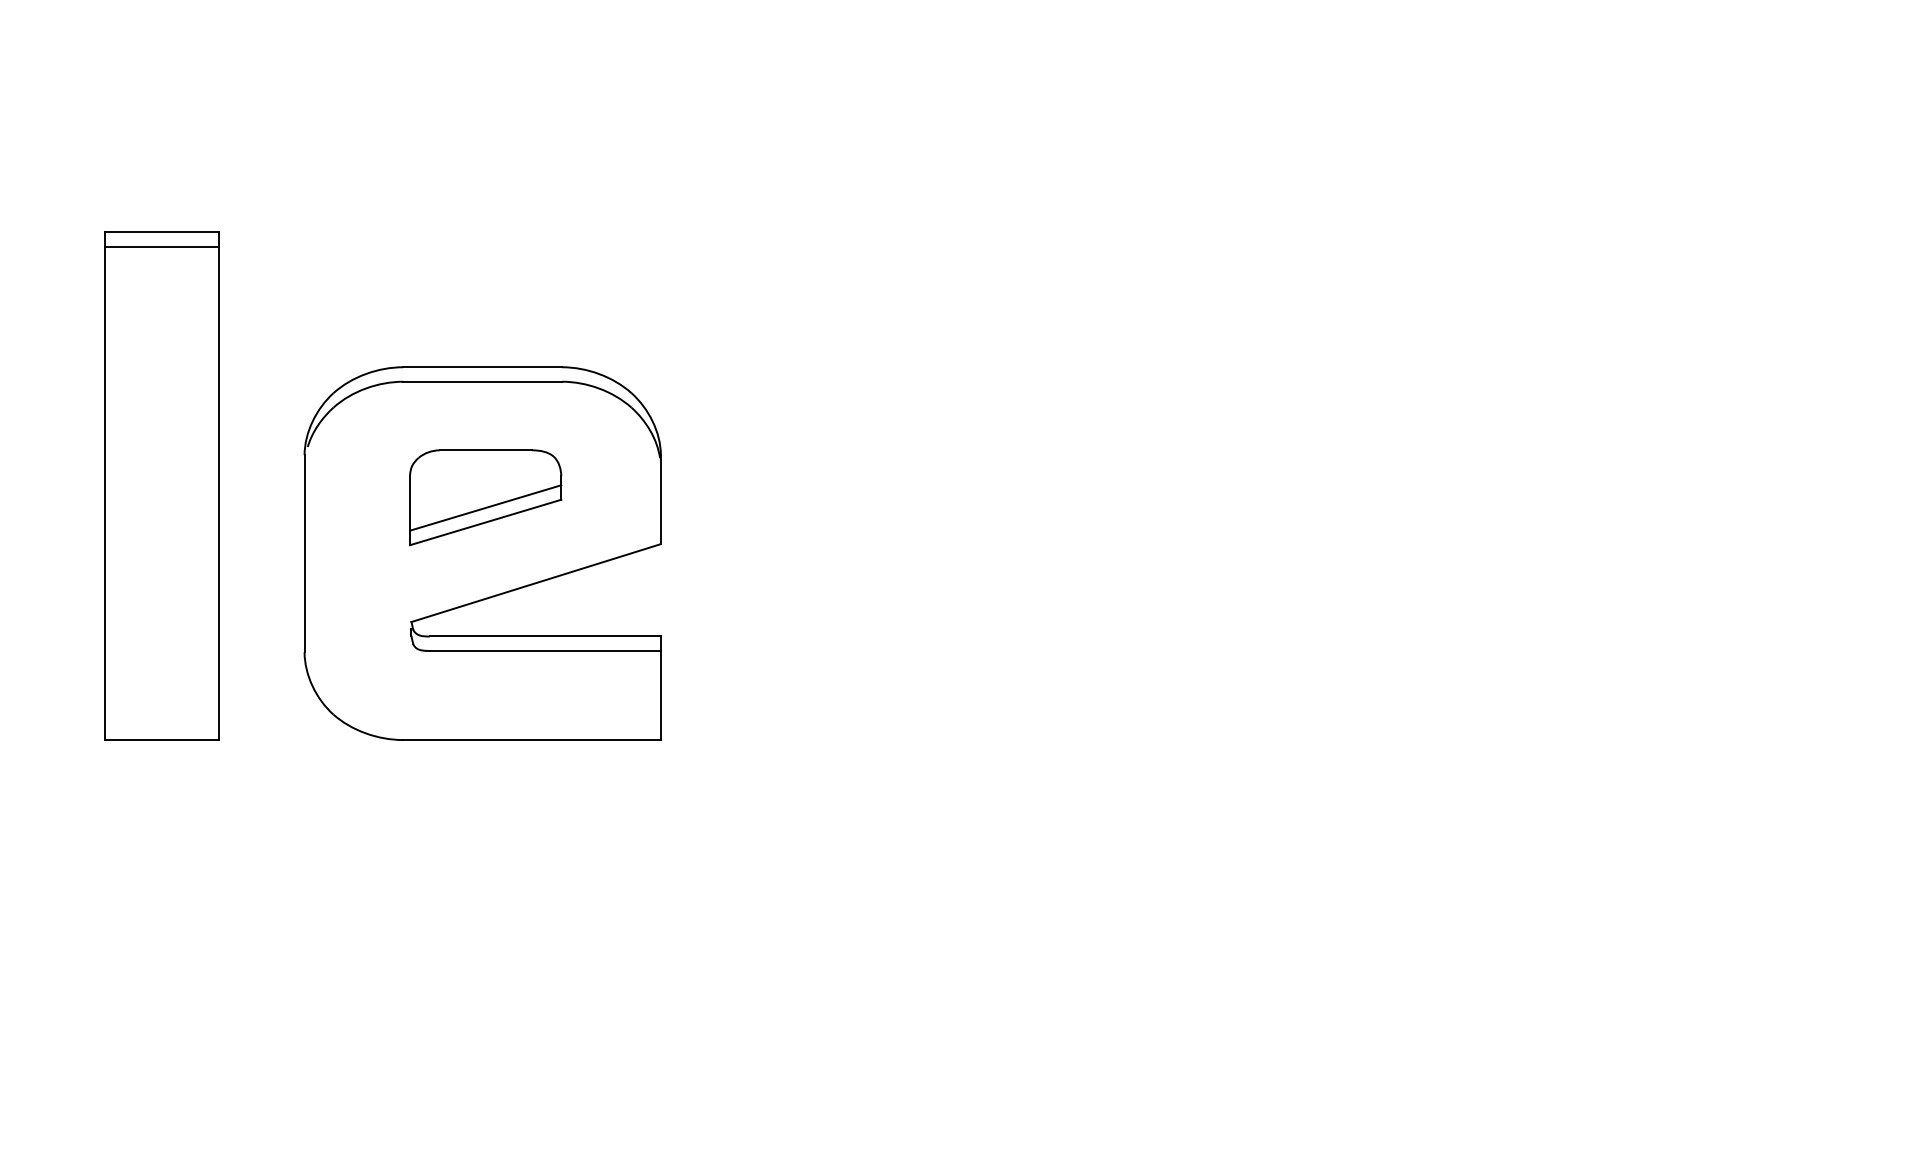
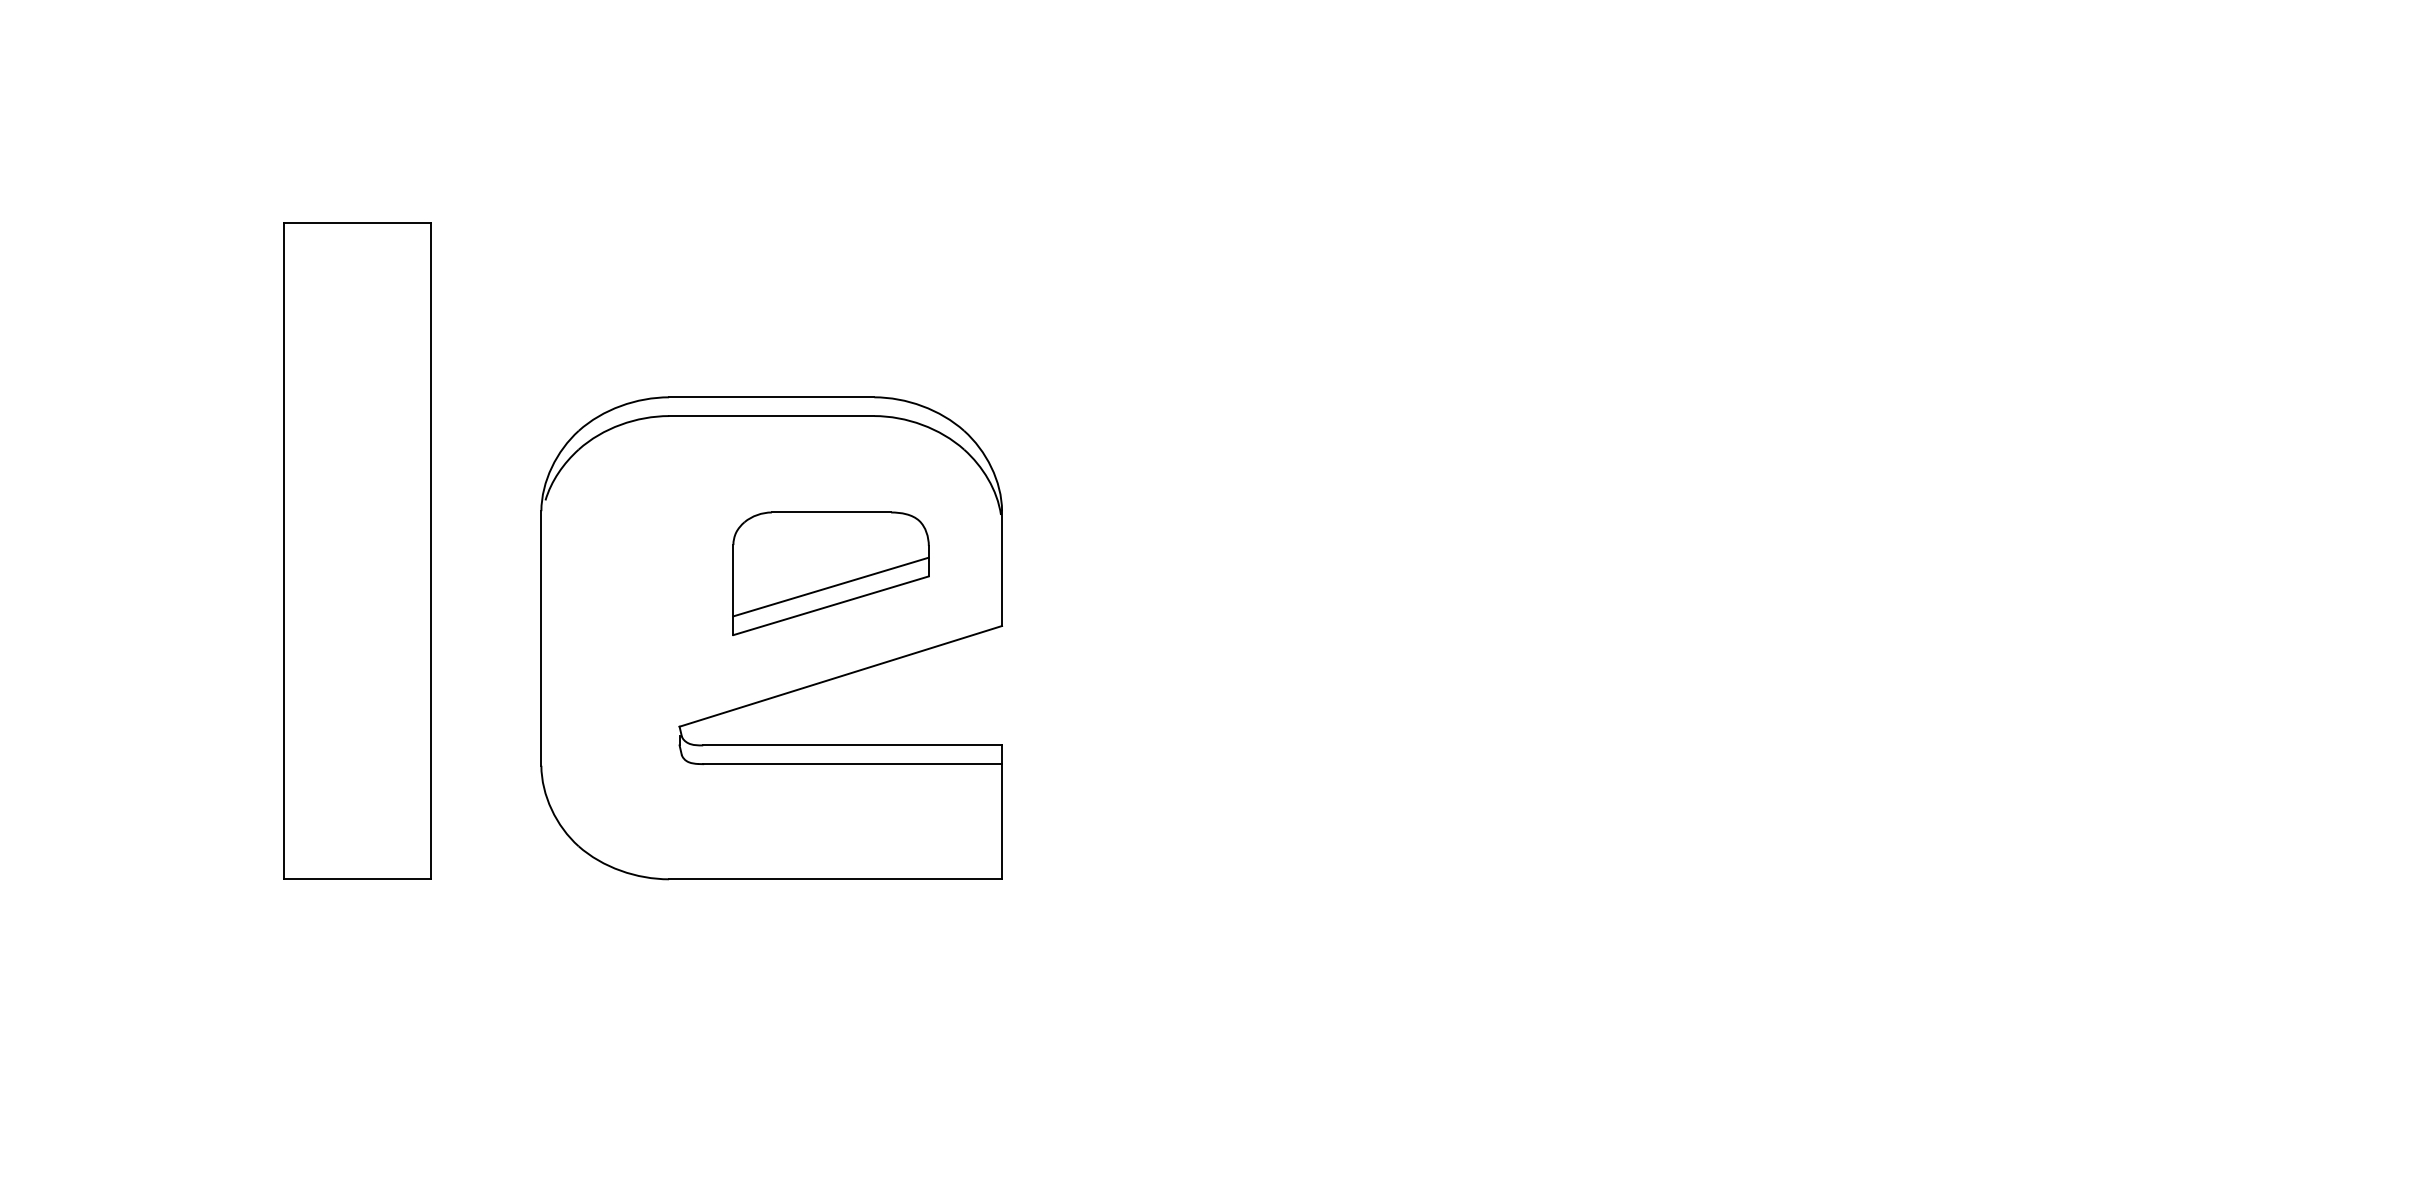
line: (162, 246) -> (357, 241), removed
part: (485, 497) -> (830, 573), moved

